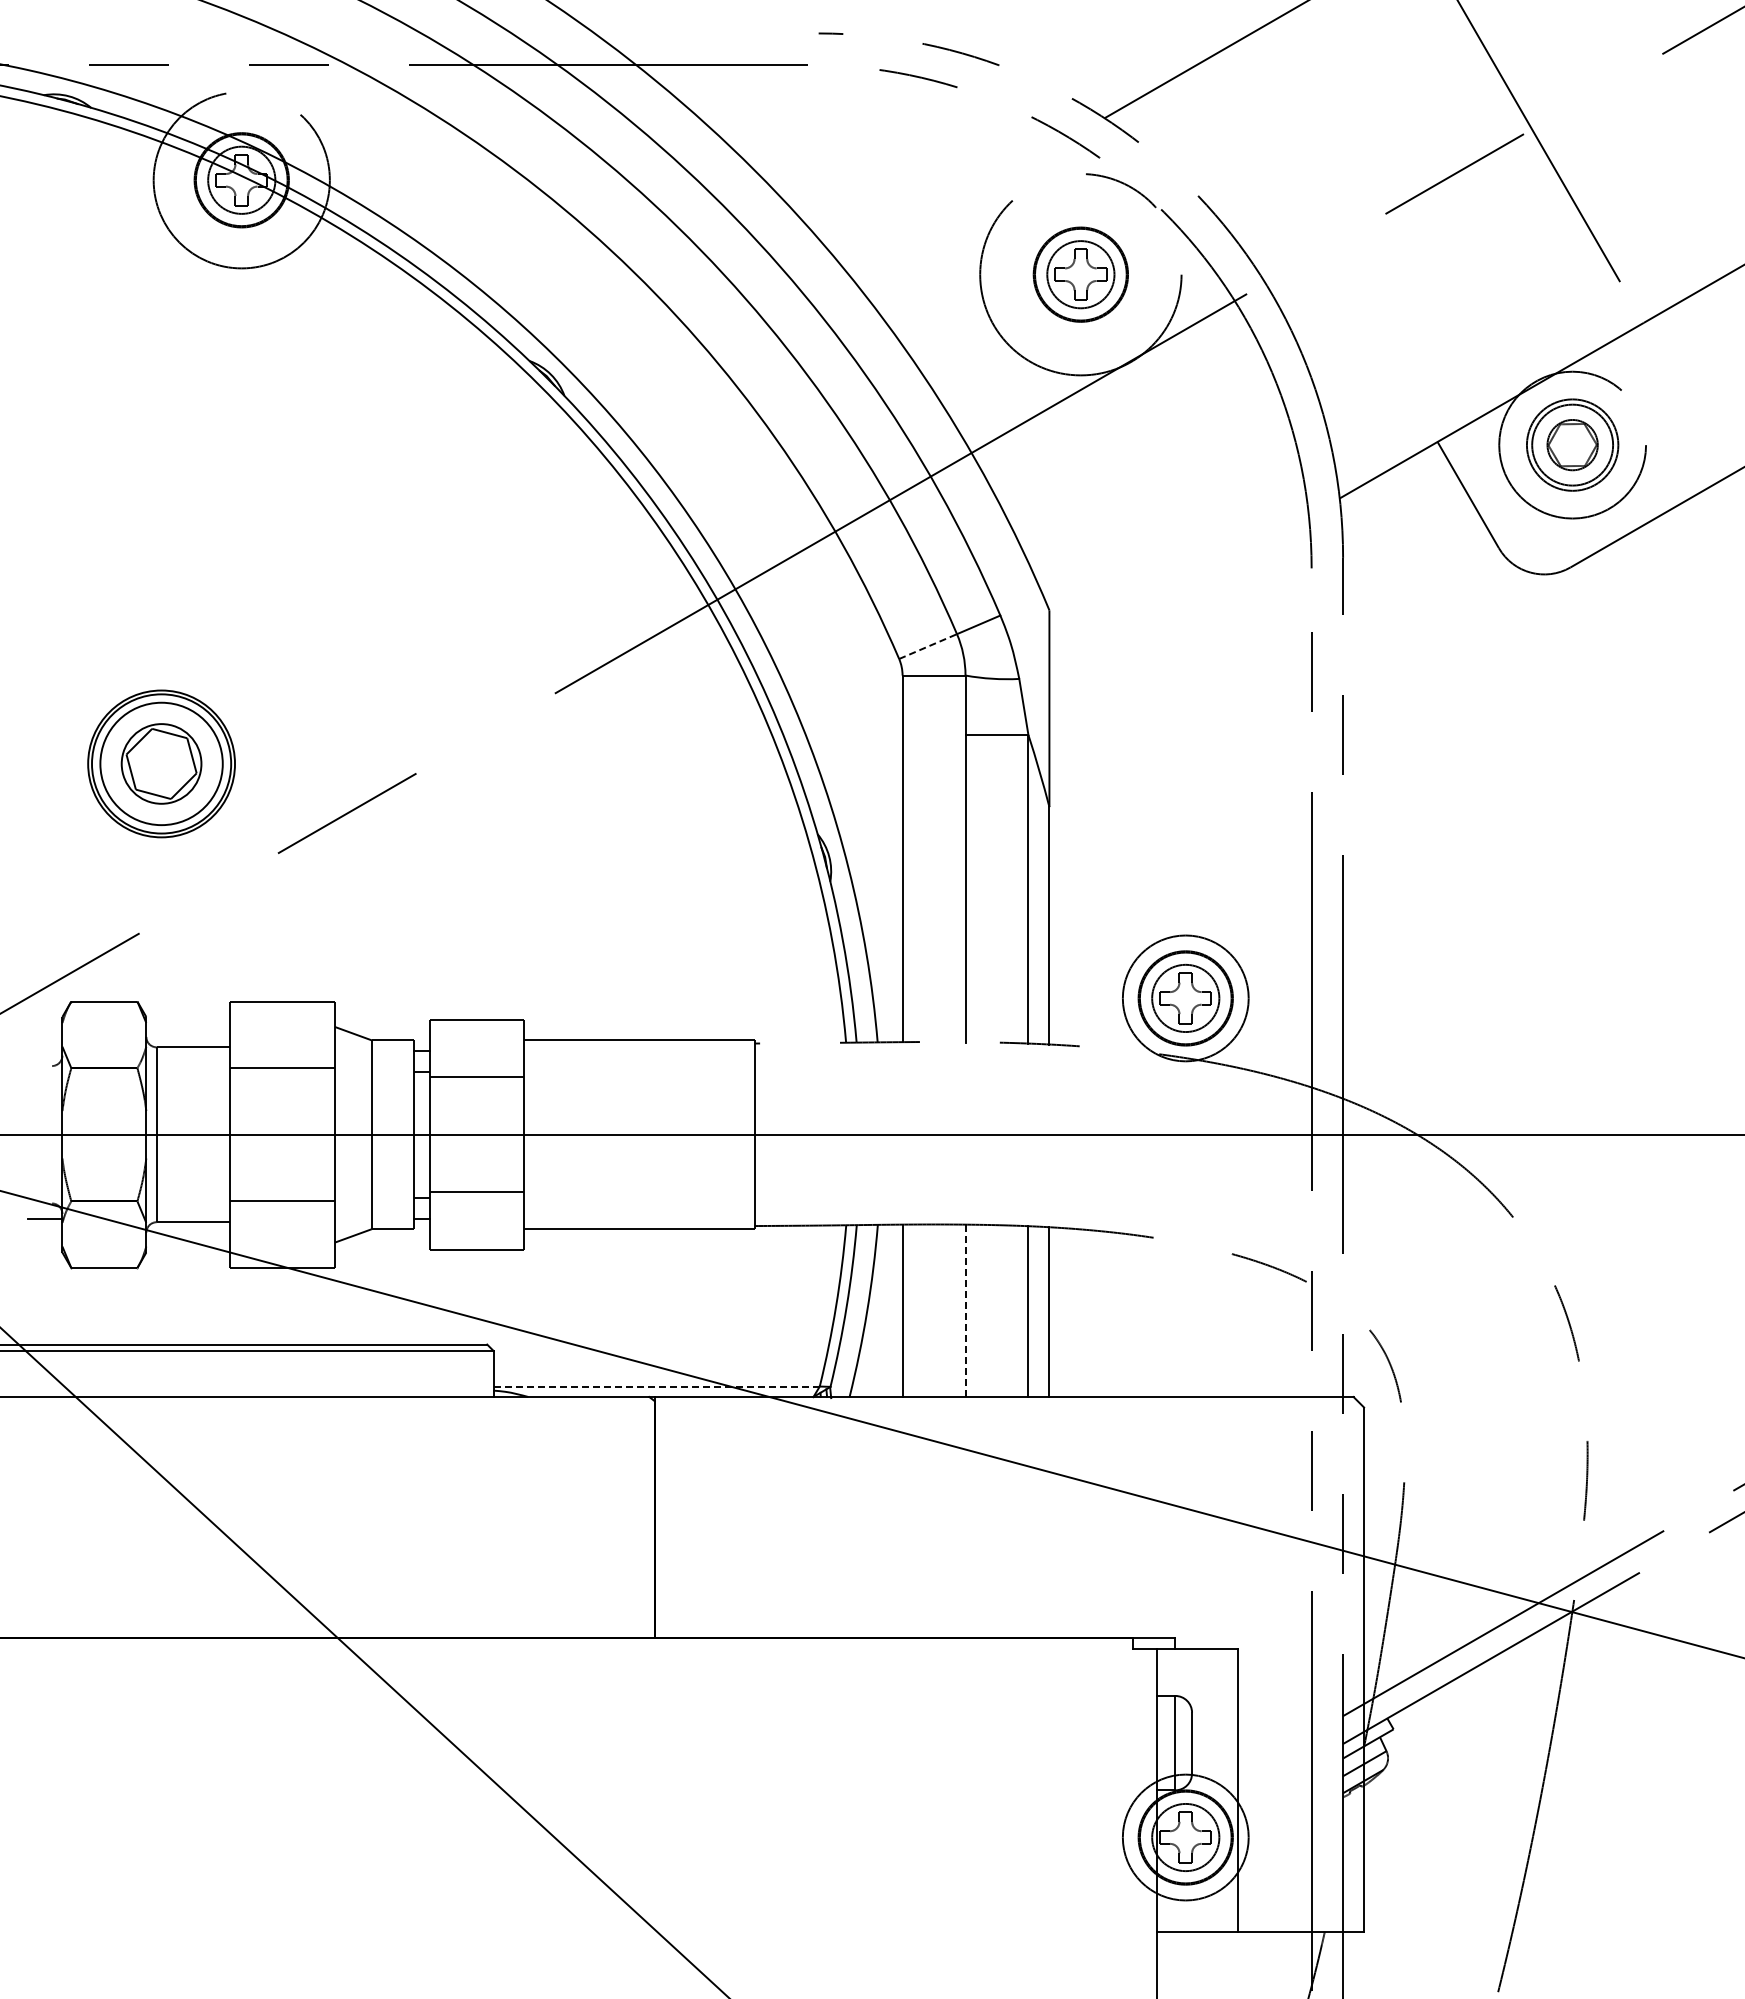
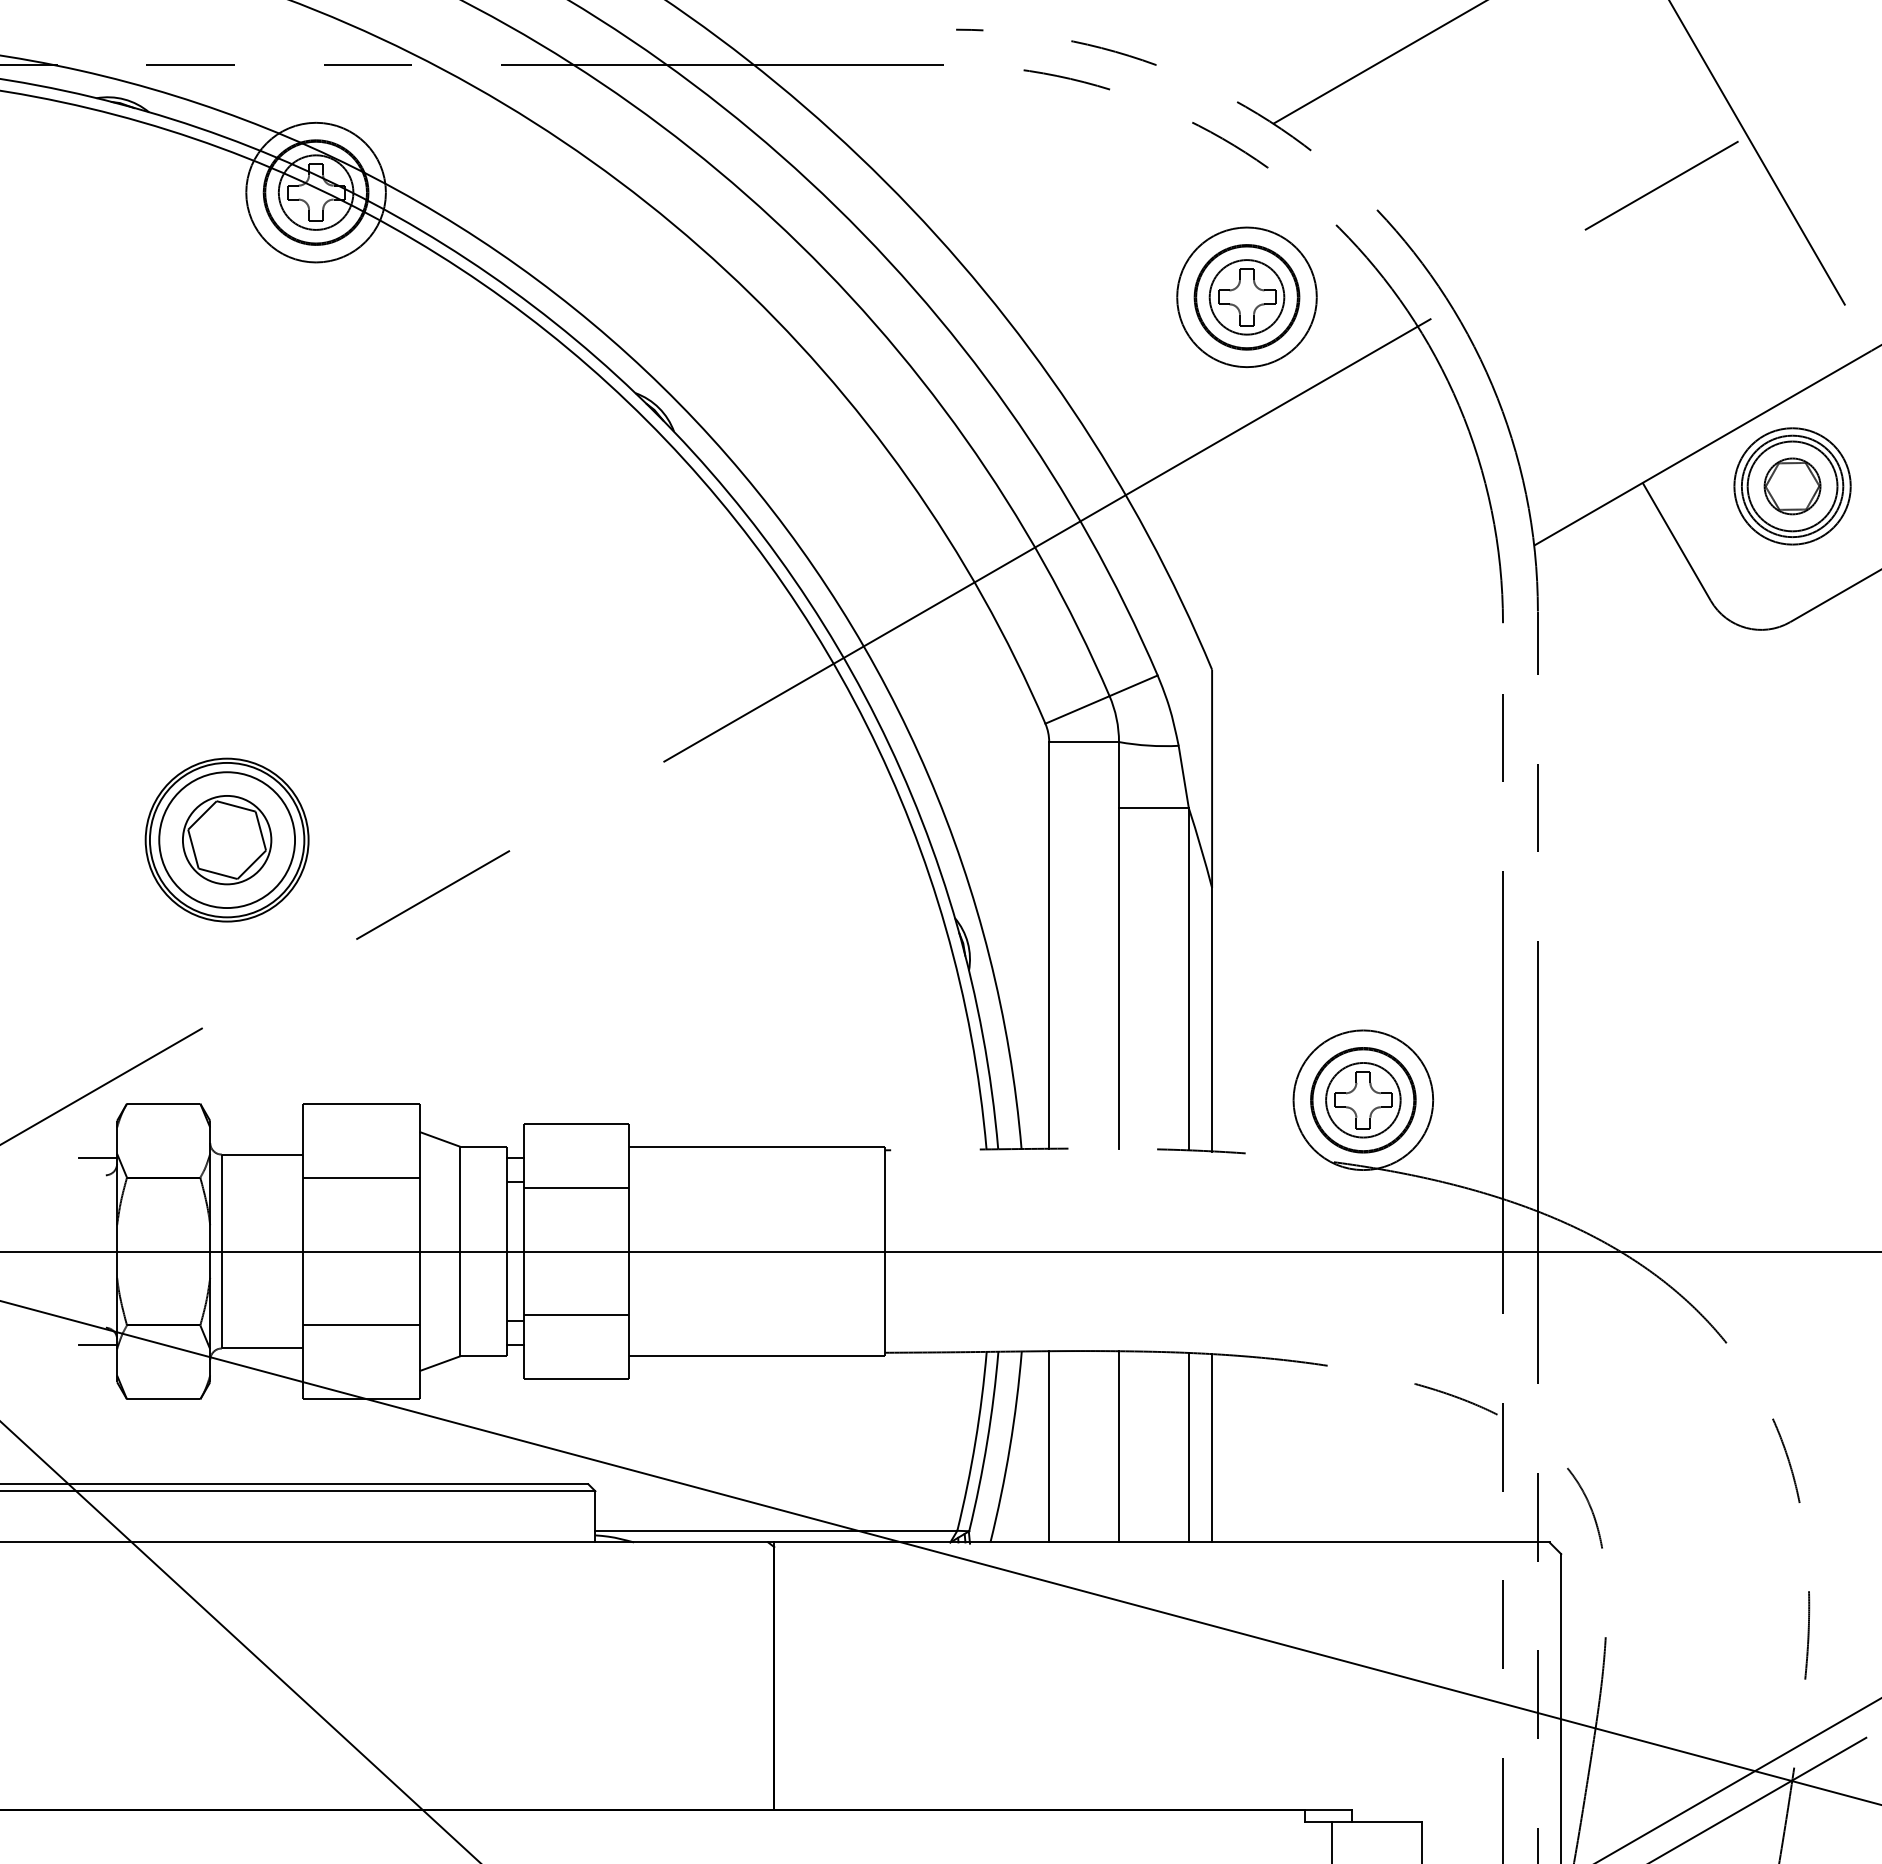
circle: (241, 180) -> (315, 192), size x0.71
circle: (1080, 274) -> (1246, 297), size x0.62
circle: (1572, 444) -> (1792, 485), size x0.71
line: (928, 646) -> (1077, 709), dashed -> solid
line: (45, 1050) -> (98, 1158), added
line: (965, 1311) -> (1119, 1447), dashed -> solid
line: (657, 1386) -> (777, 1530), dashed -> solid

